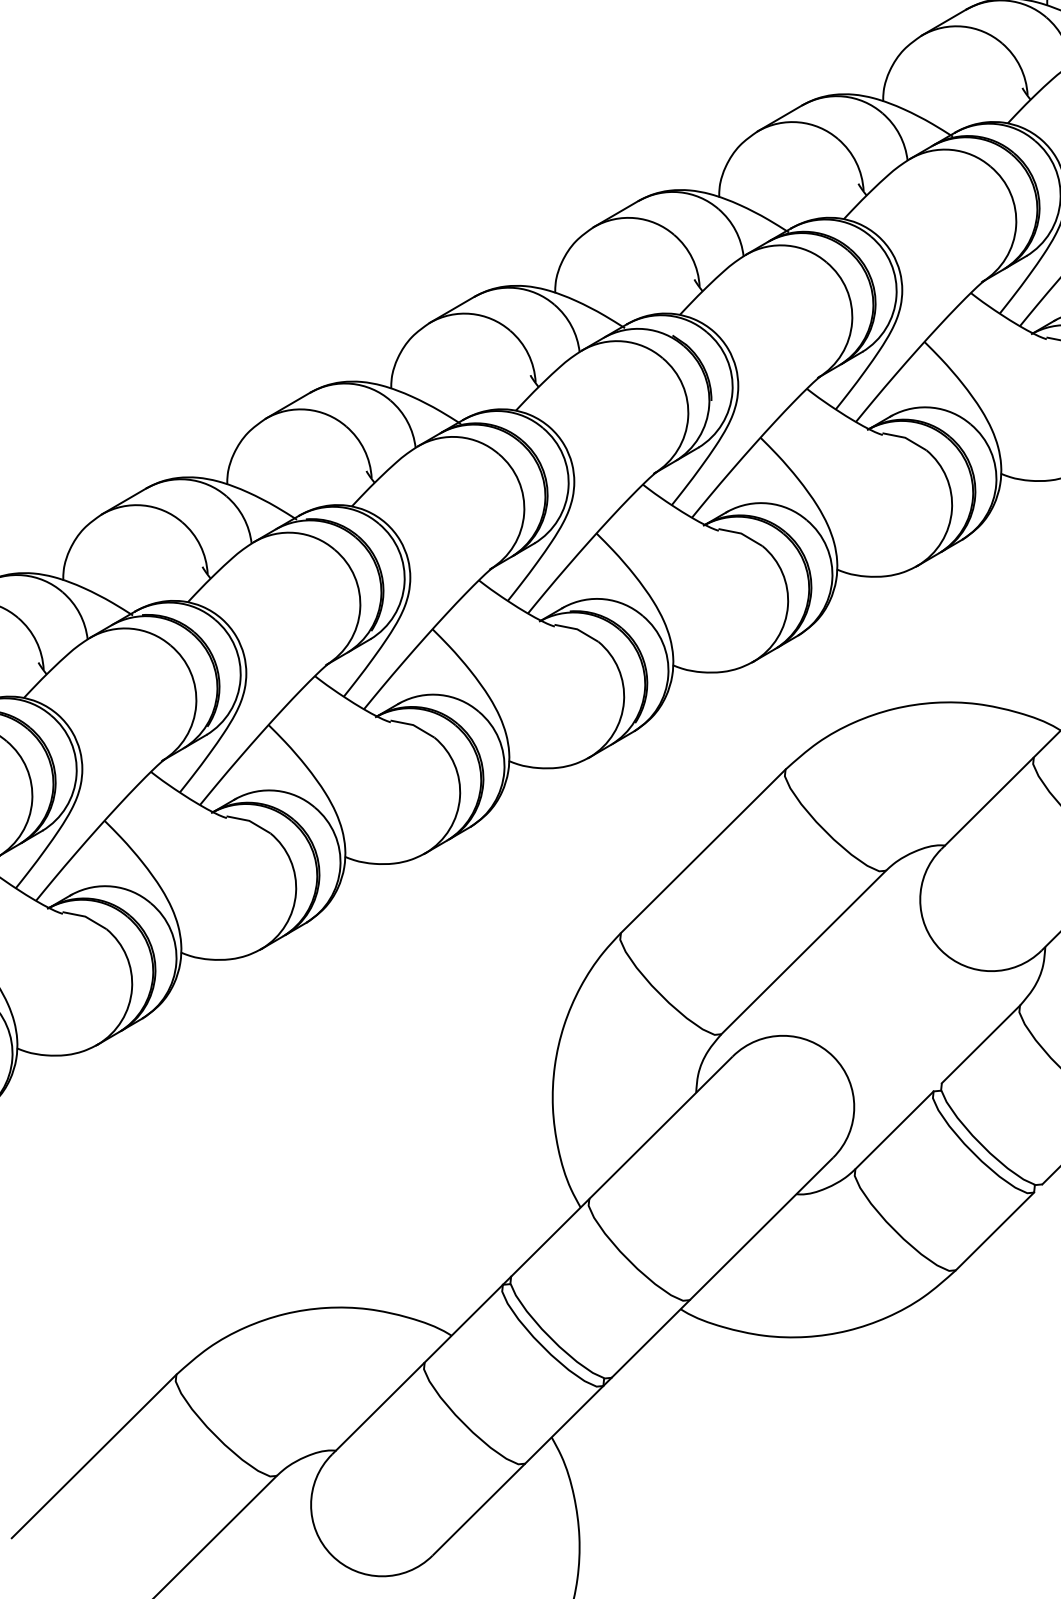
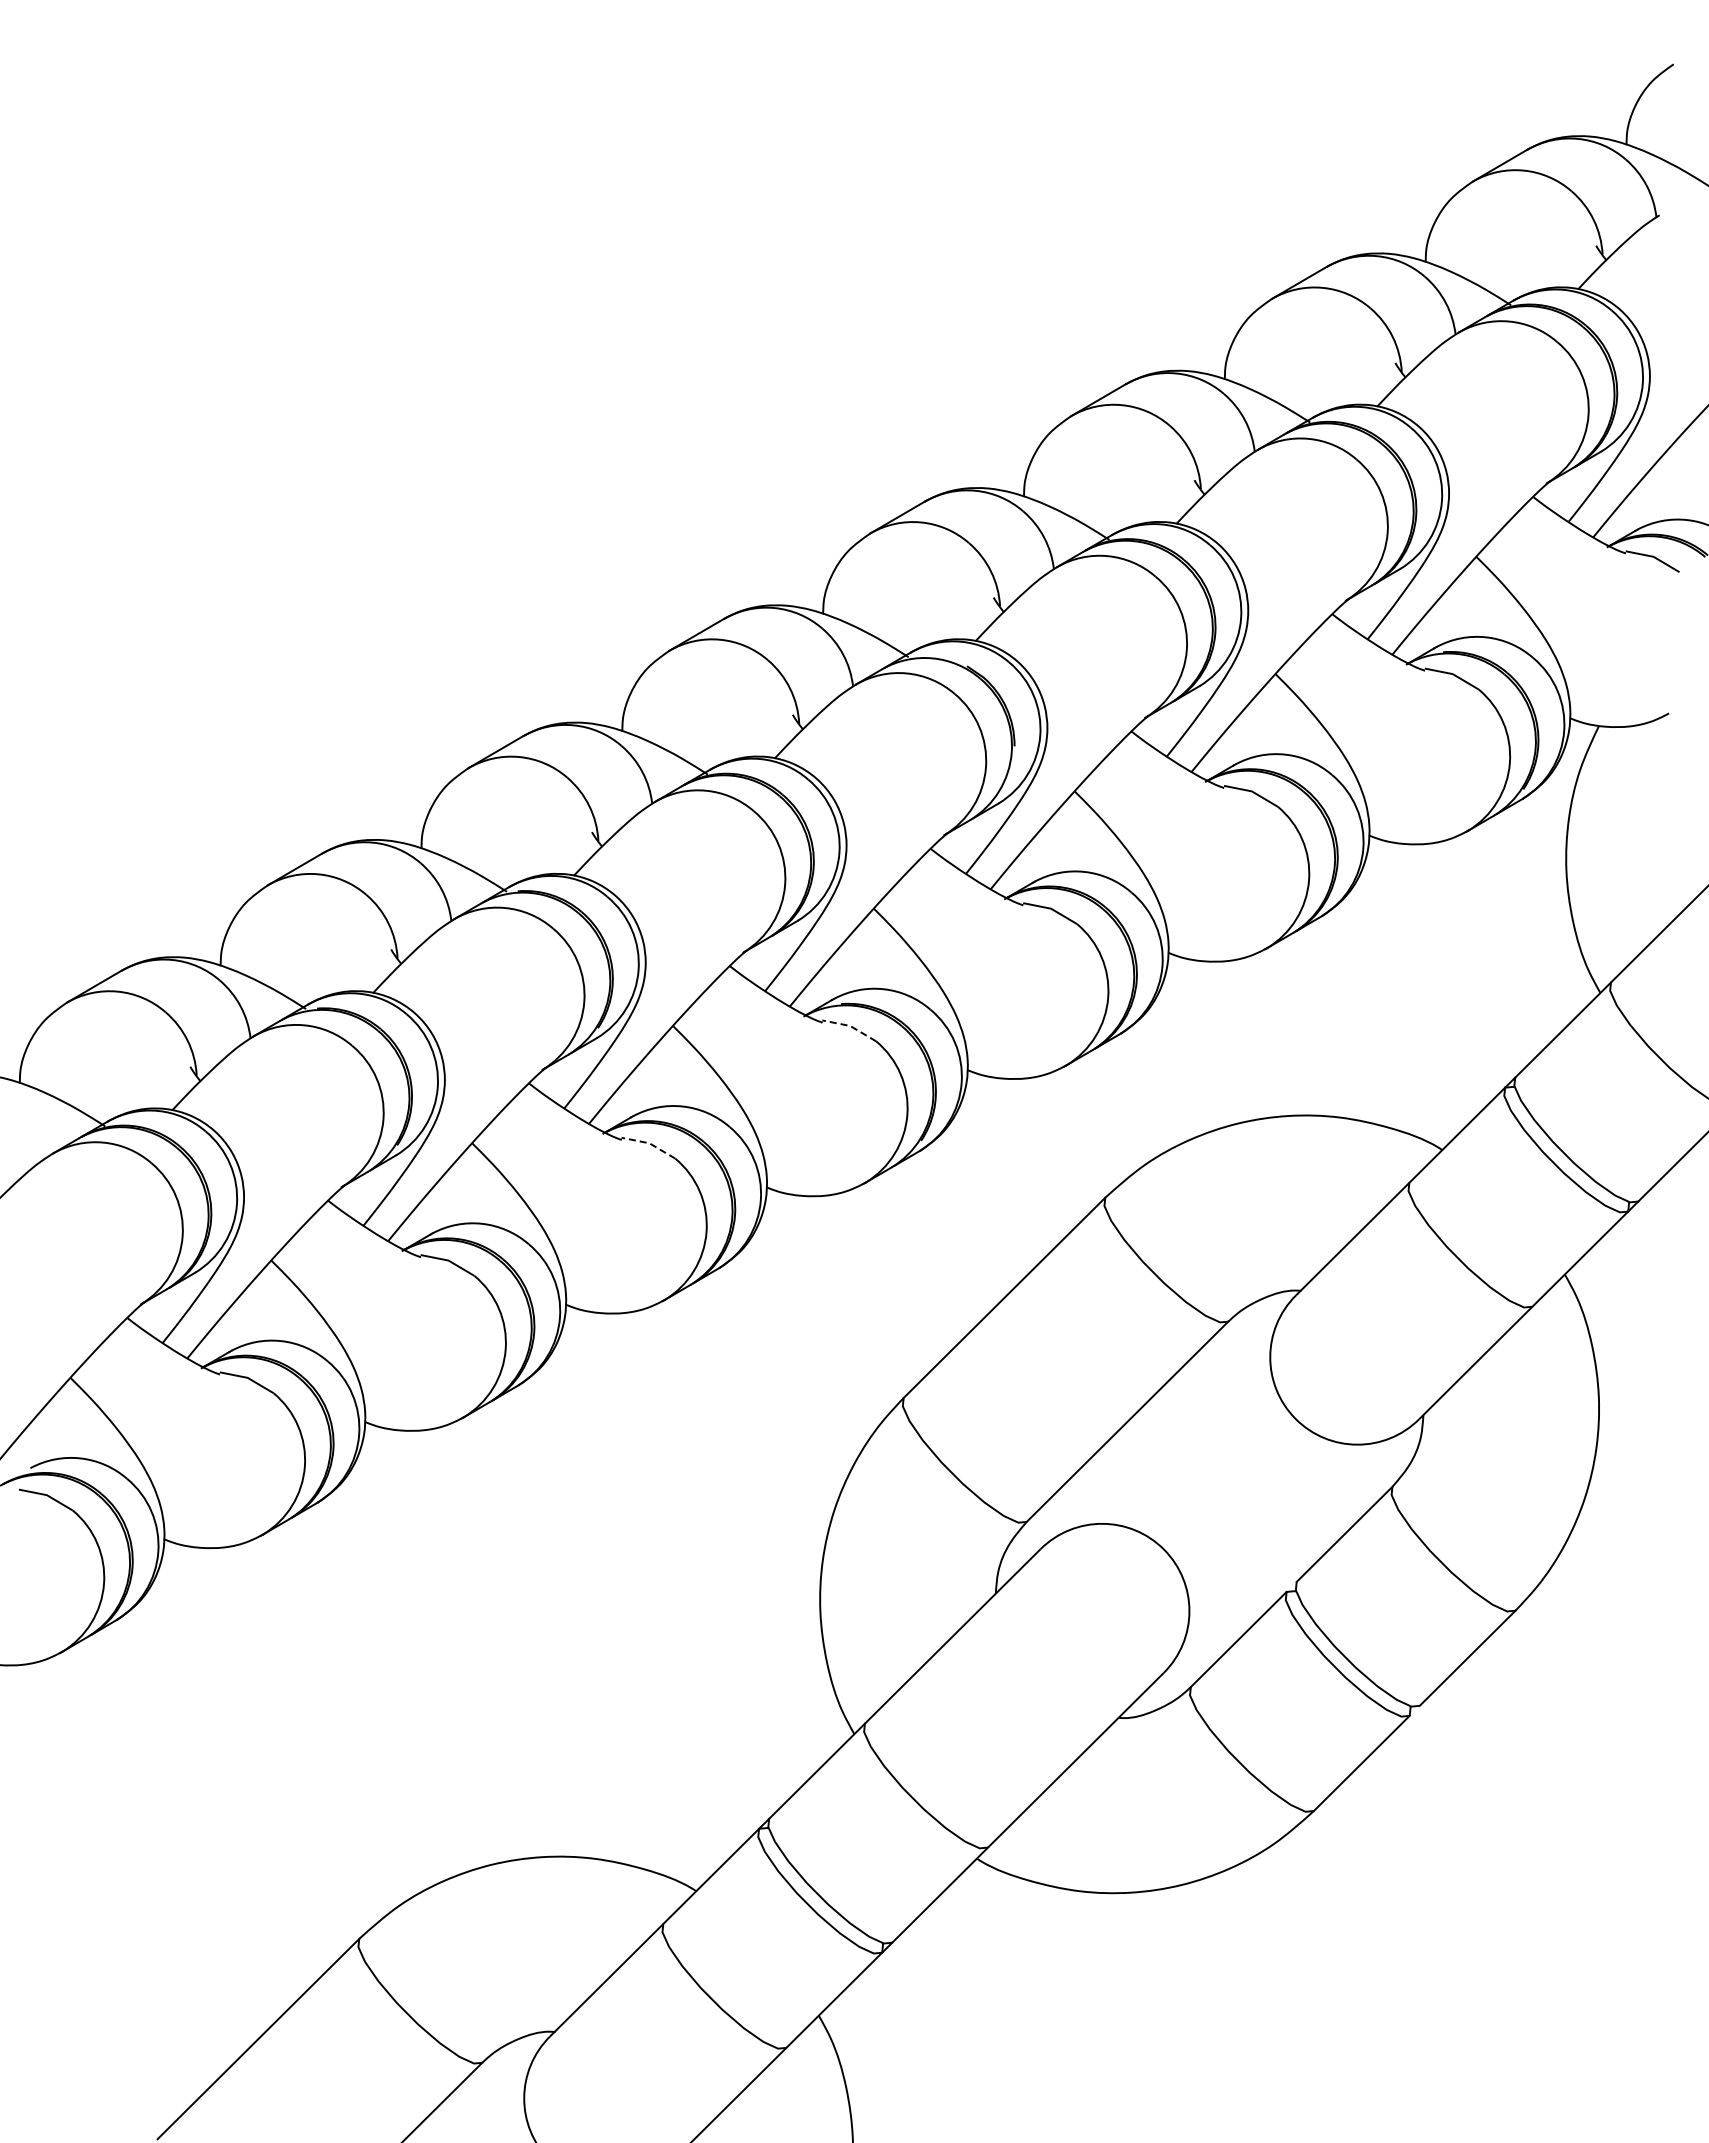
line: (577, 628) -> (850, 1025), solid -> dashed
line: (413, 725) -> (649, 1143), solid -> dashed

